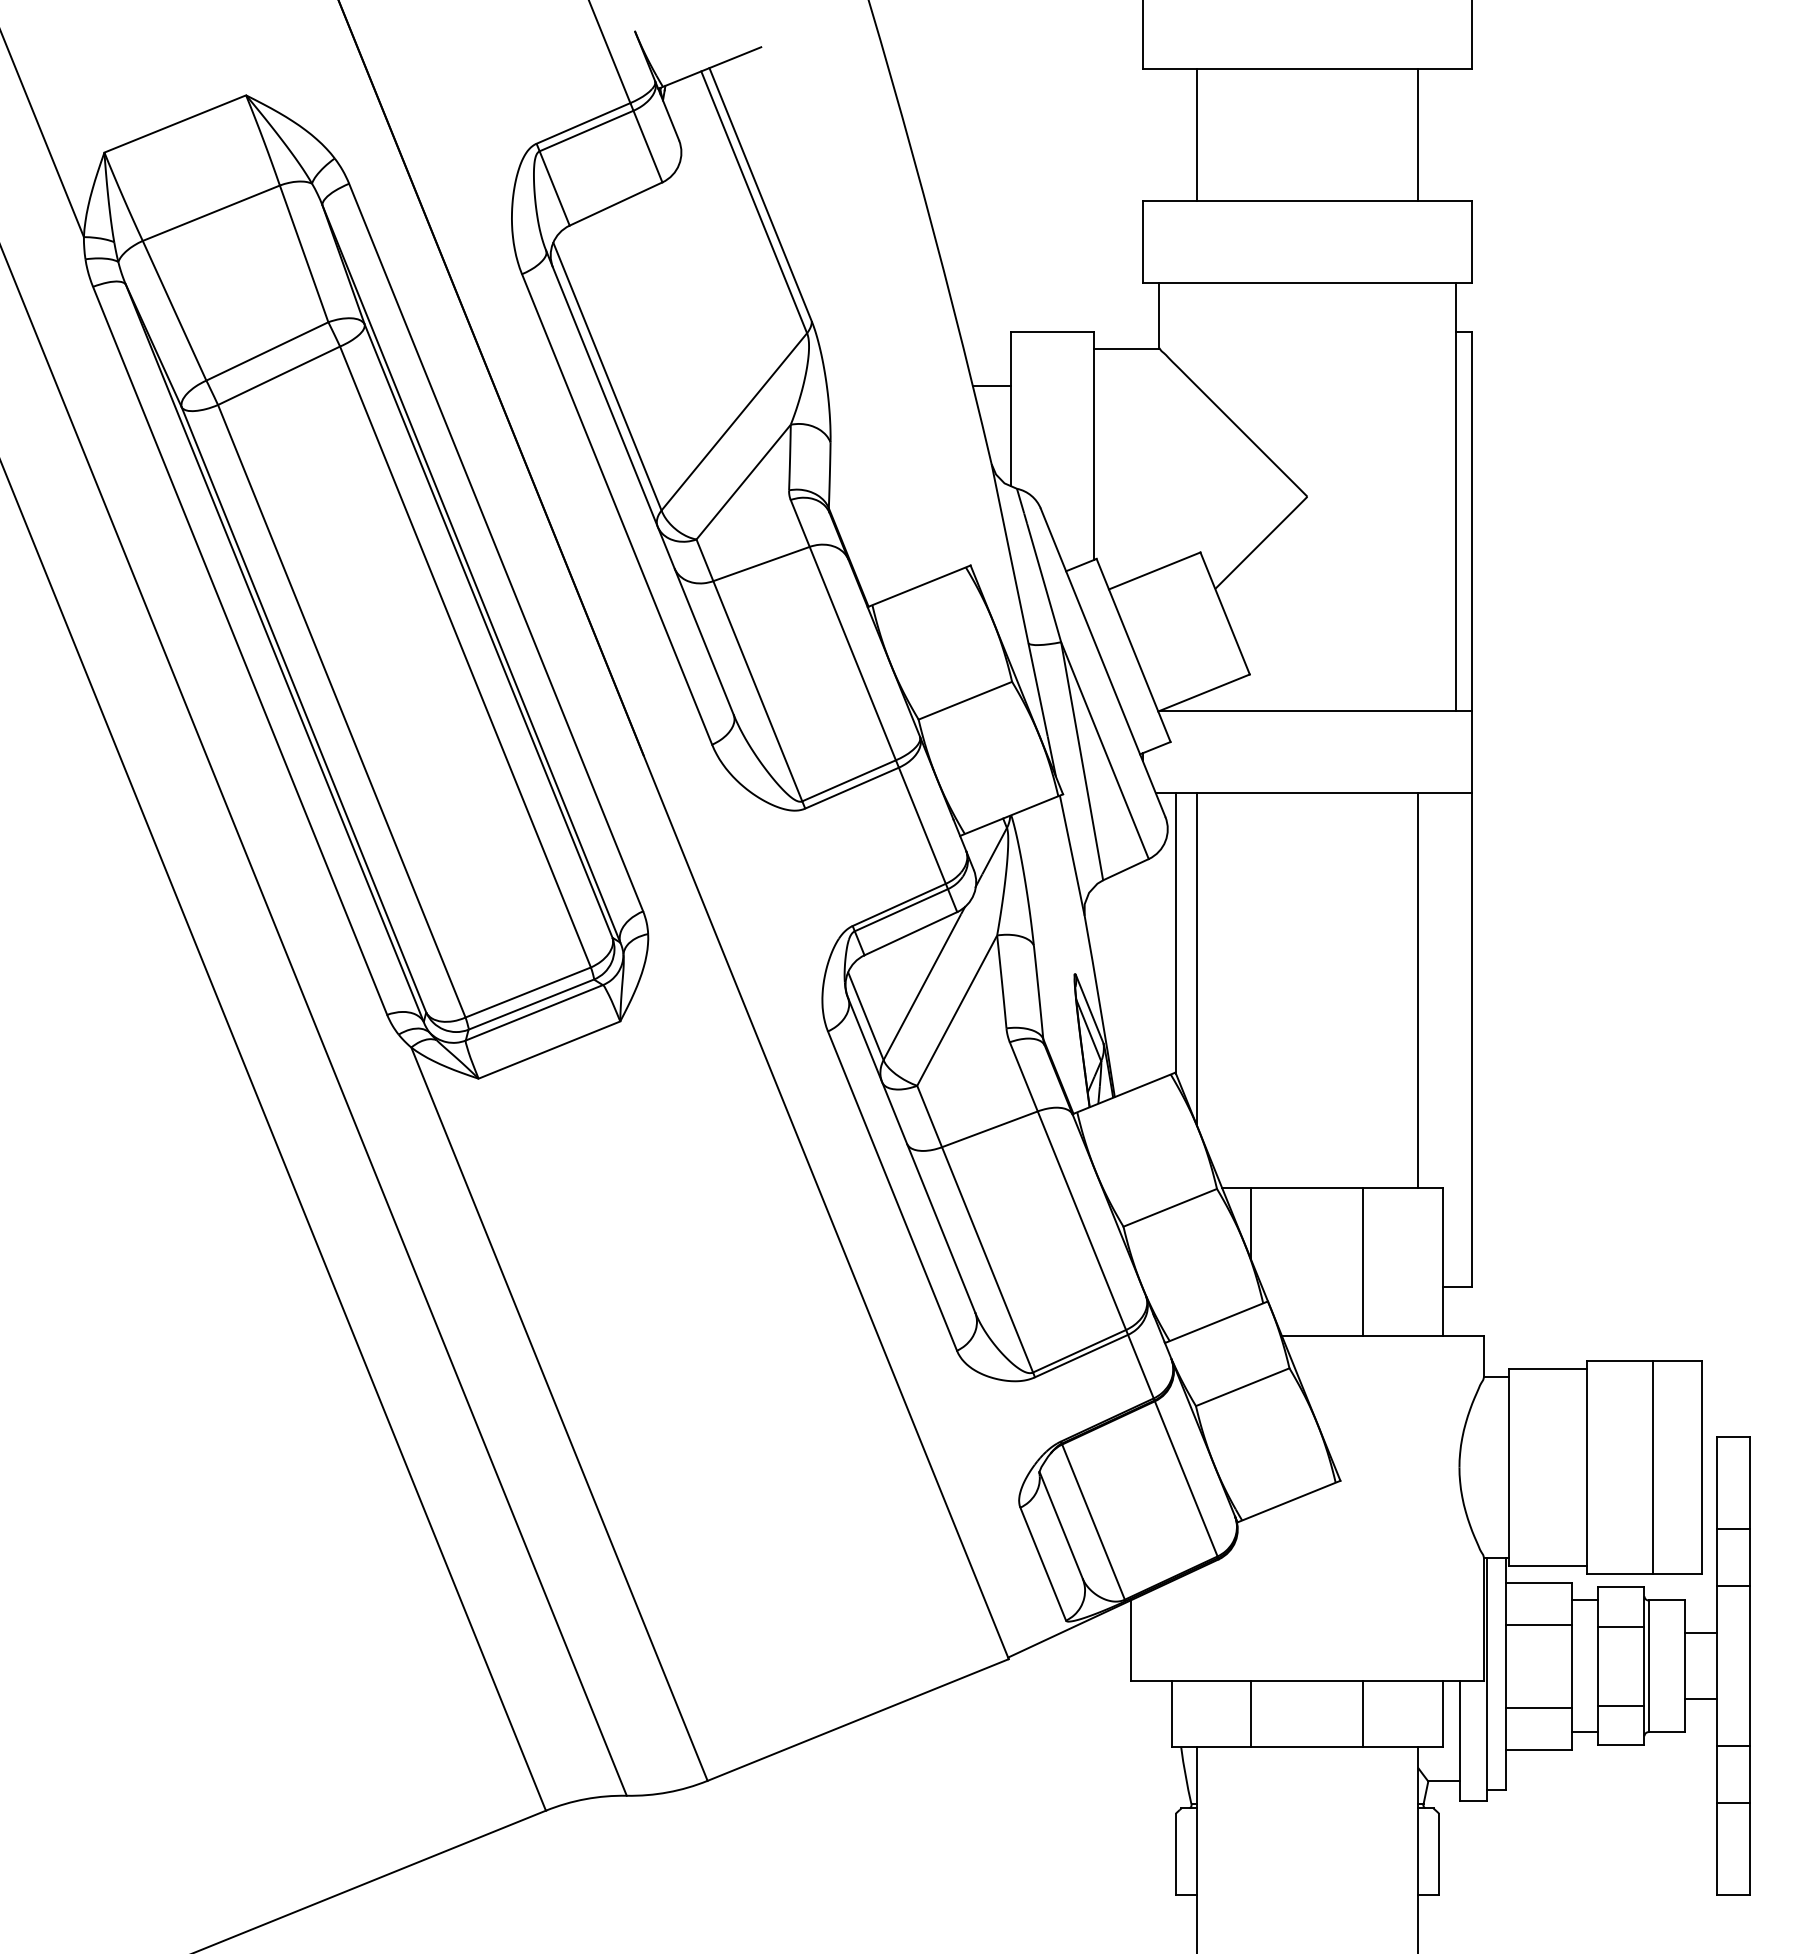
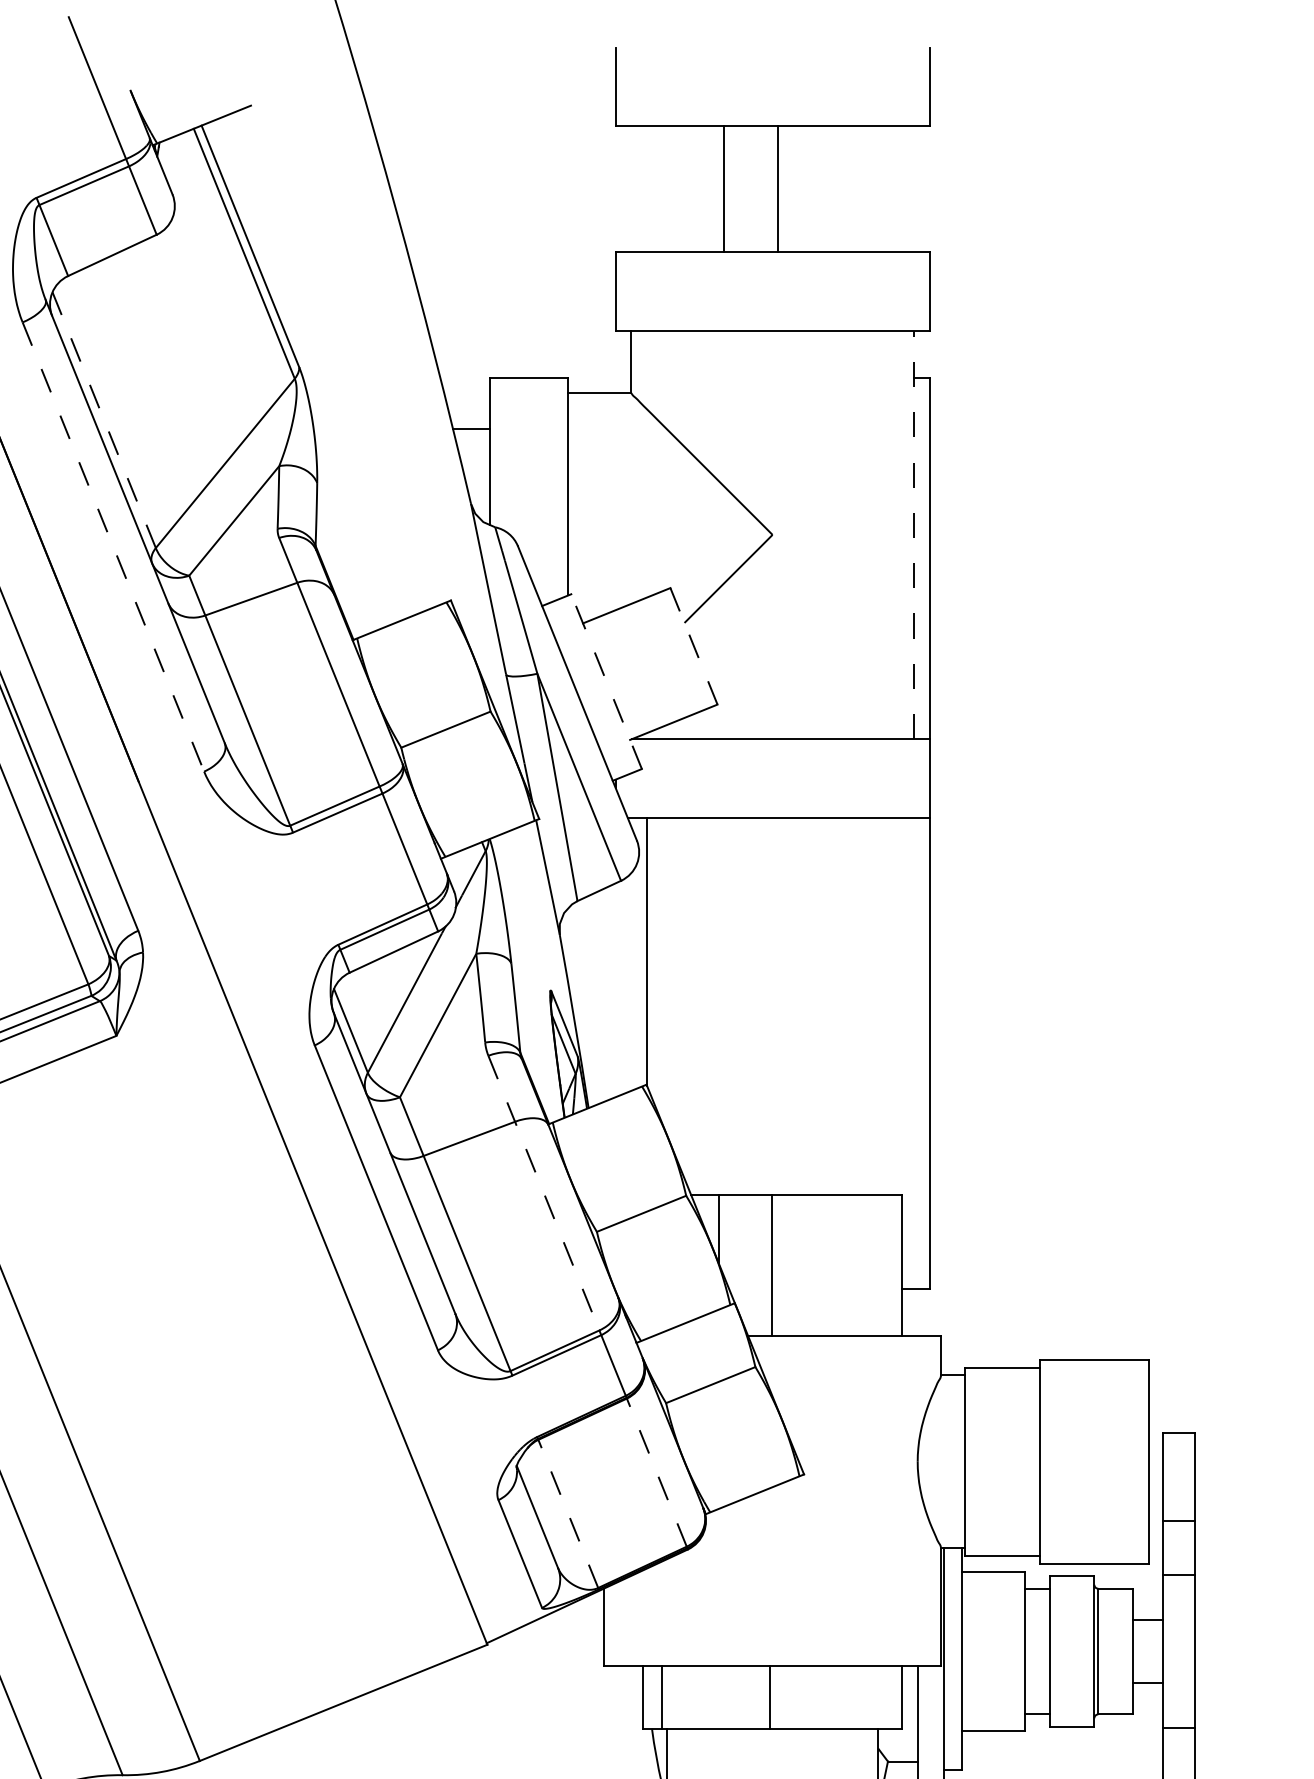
line: (1196, 134) -> (723, 189), moved
line: (1418, 134) -> (778, 189), moved
line: (607, 376) -> (104, 420), solid -> dashed
line: (1455, 496) -> (913, 534), solid -> dashed
line: (617, 509) -> (113, 547), solid -> dashed
line: (1225, 613) -> (694, 646), solid -> dashed
line: (1133, 650) -> (606, 681), solid -> dashed
line: (1196, 958) -> (666, 975), removed
line: (1418, 989) -> (878, 1005), removed
line: (1068, 1186) -> (544, 1193), solid -> dashed
line: (1363, 1261) -> (771, 1265), moved
line: (1653, 1467) -> (1102, 1461), removed
line: (1185, 1478) -> (656, 1472), solid -> dashed
line: (1093, 1521) -> (568, 1513), solid -> dashed
line: (1539, 1624) -> (994, 1611), removed
line: (1621, 1626) -> (1072, 1613), removed
line: (1621, 1705) -> (1072, 1689), removed
line: (1539, 1708) -> (994, 1691), removed
line: (1251, 1714) -> (661, 1697), moved
line: (1363, 1714) -> (769, 1697), moved

